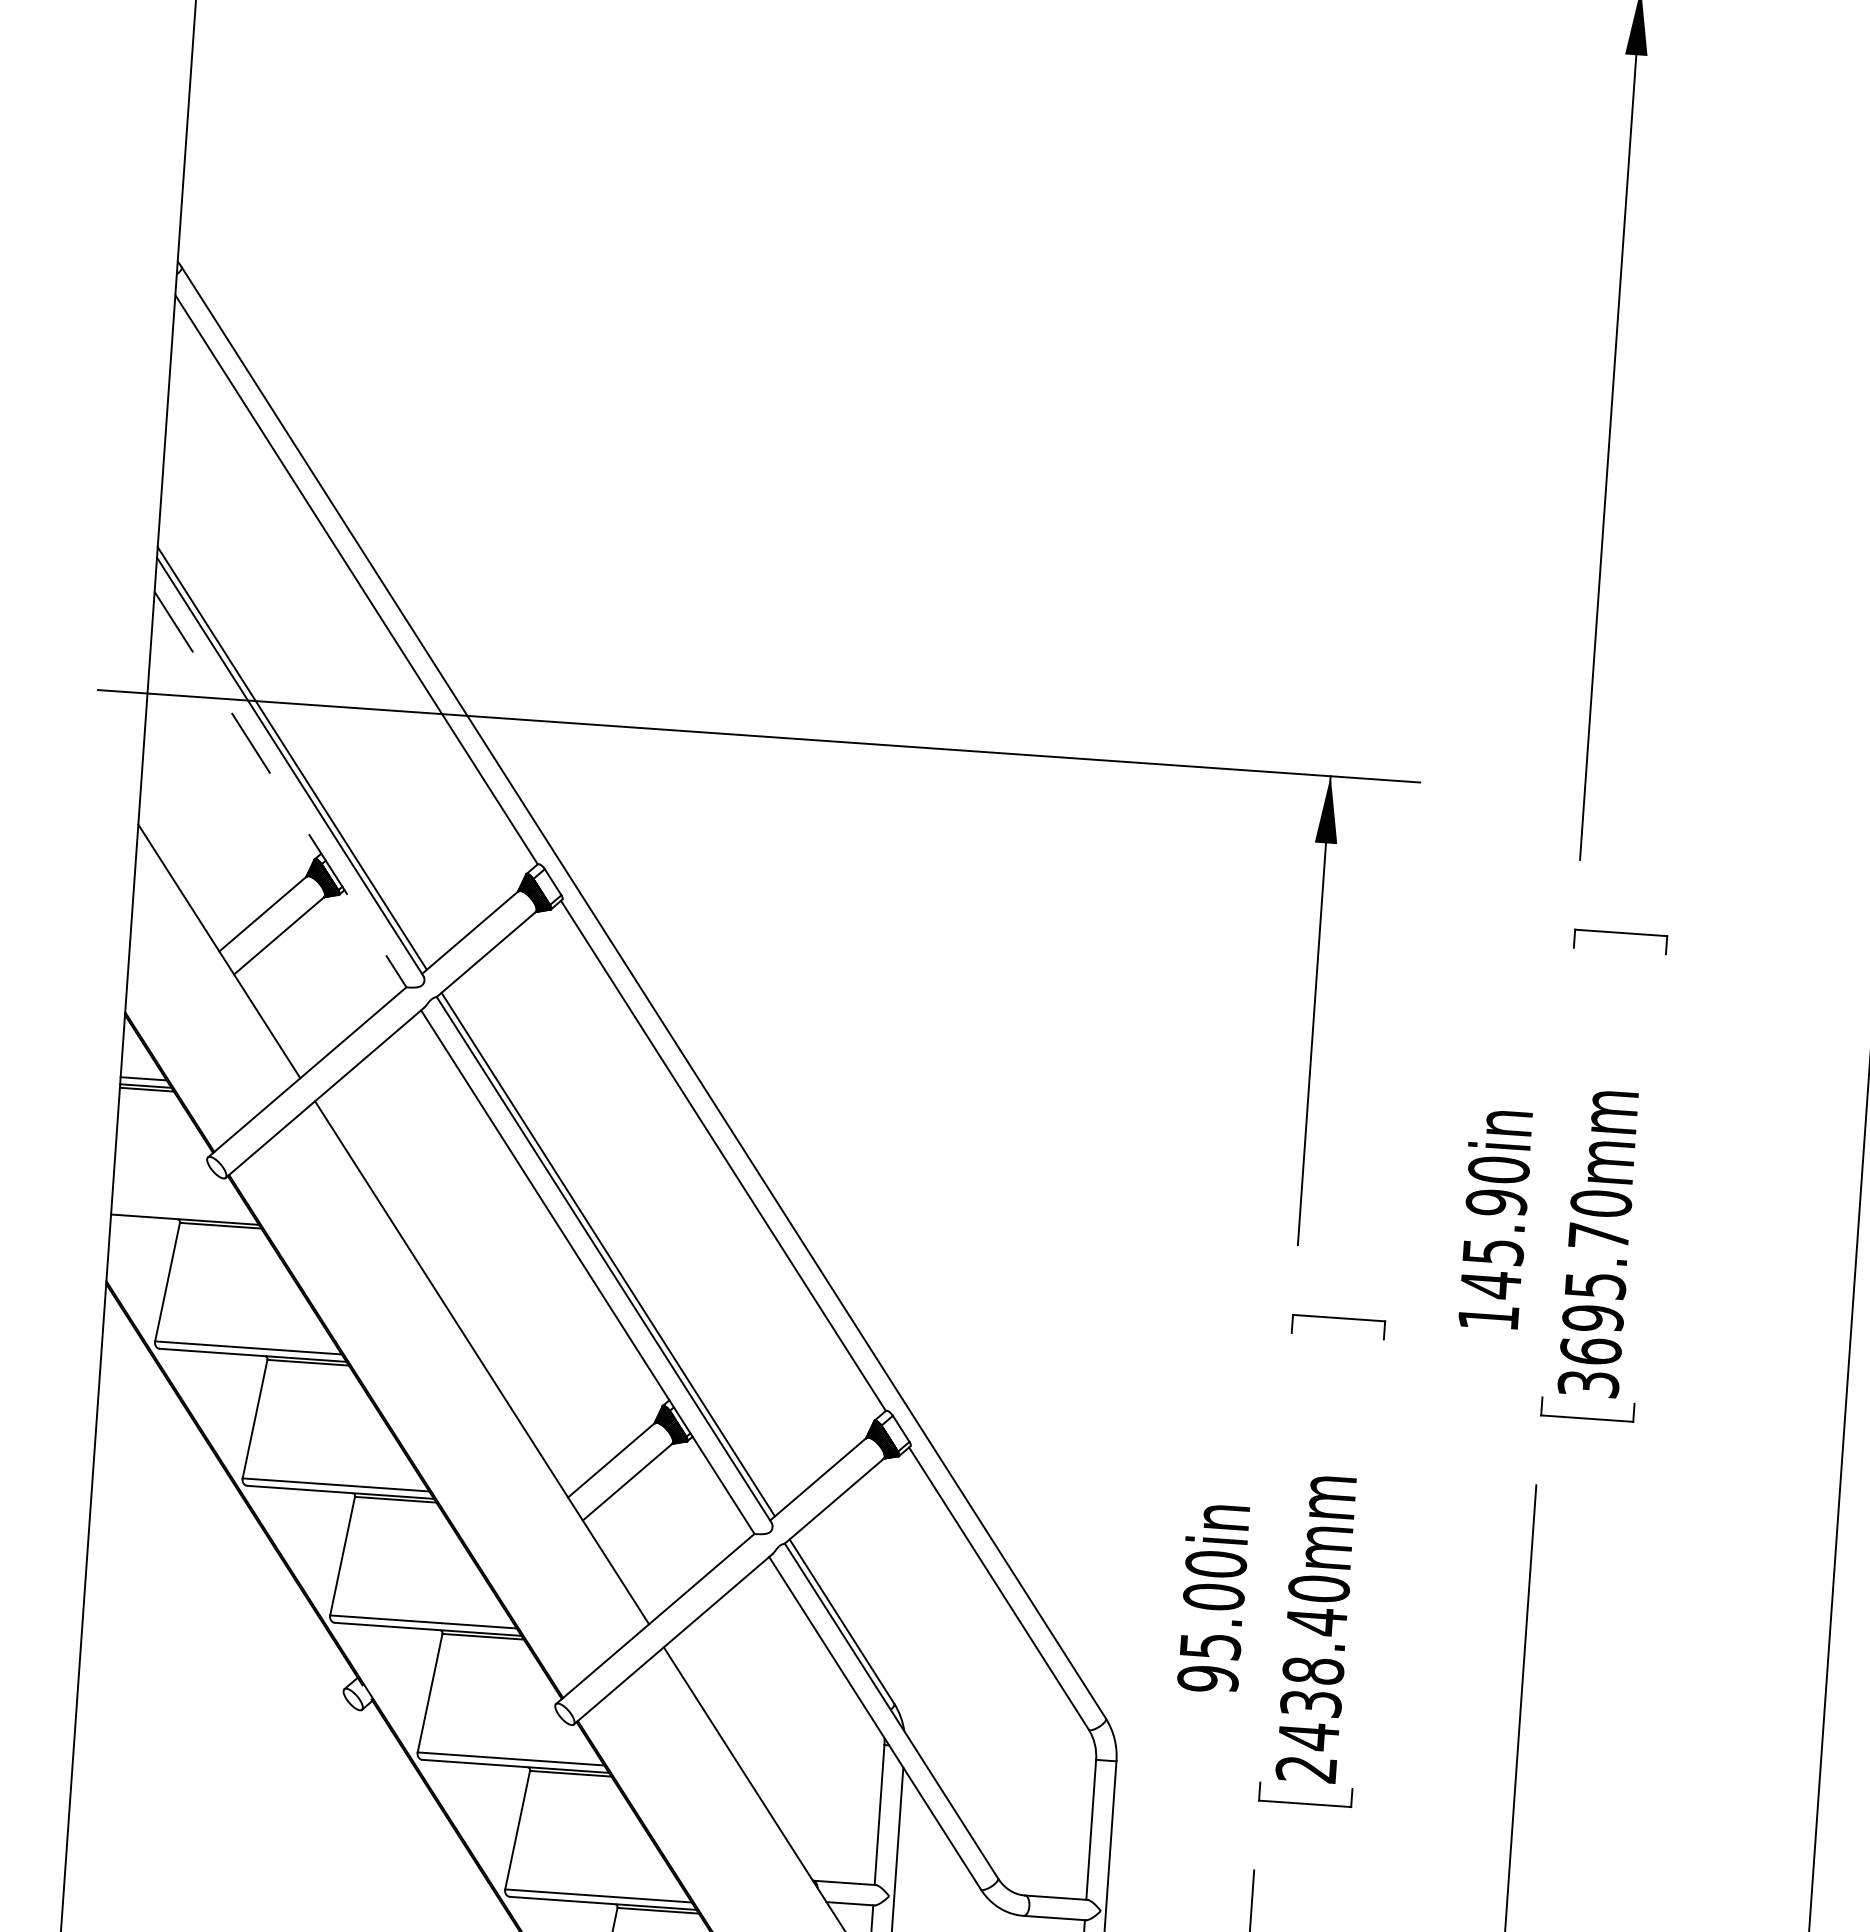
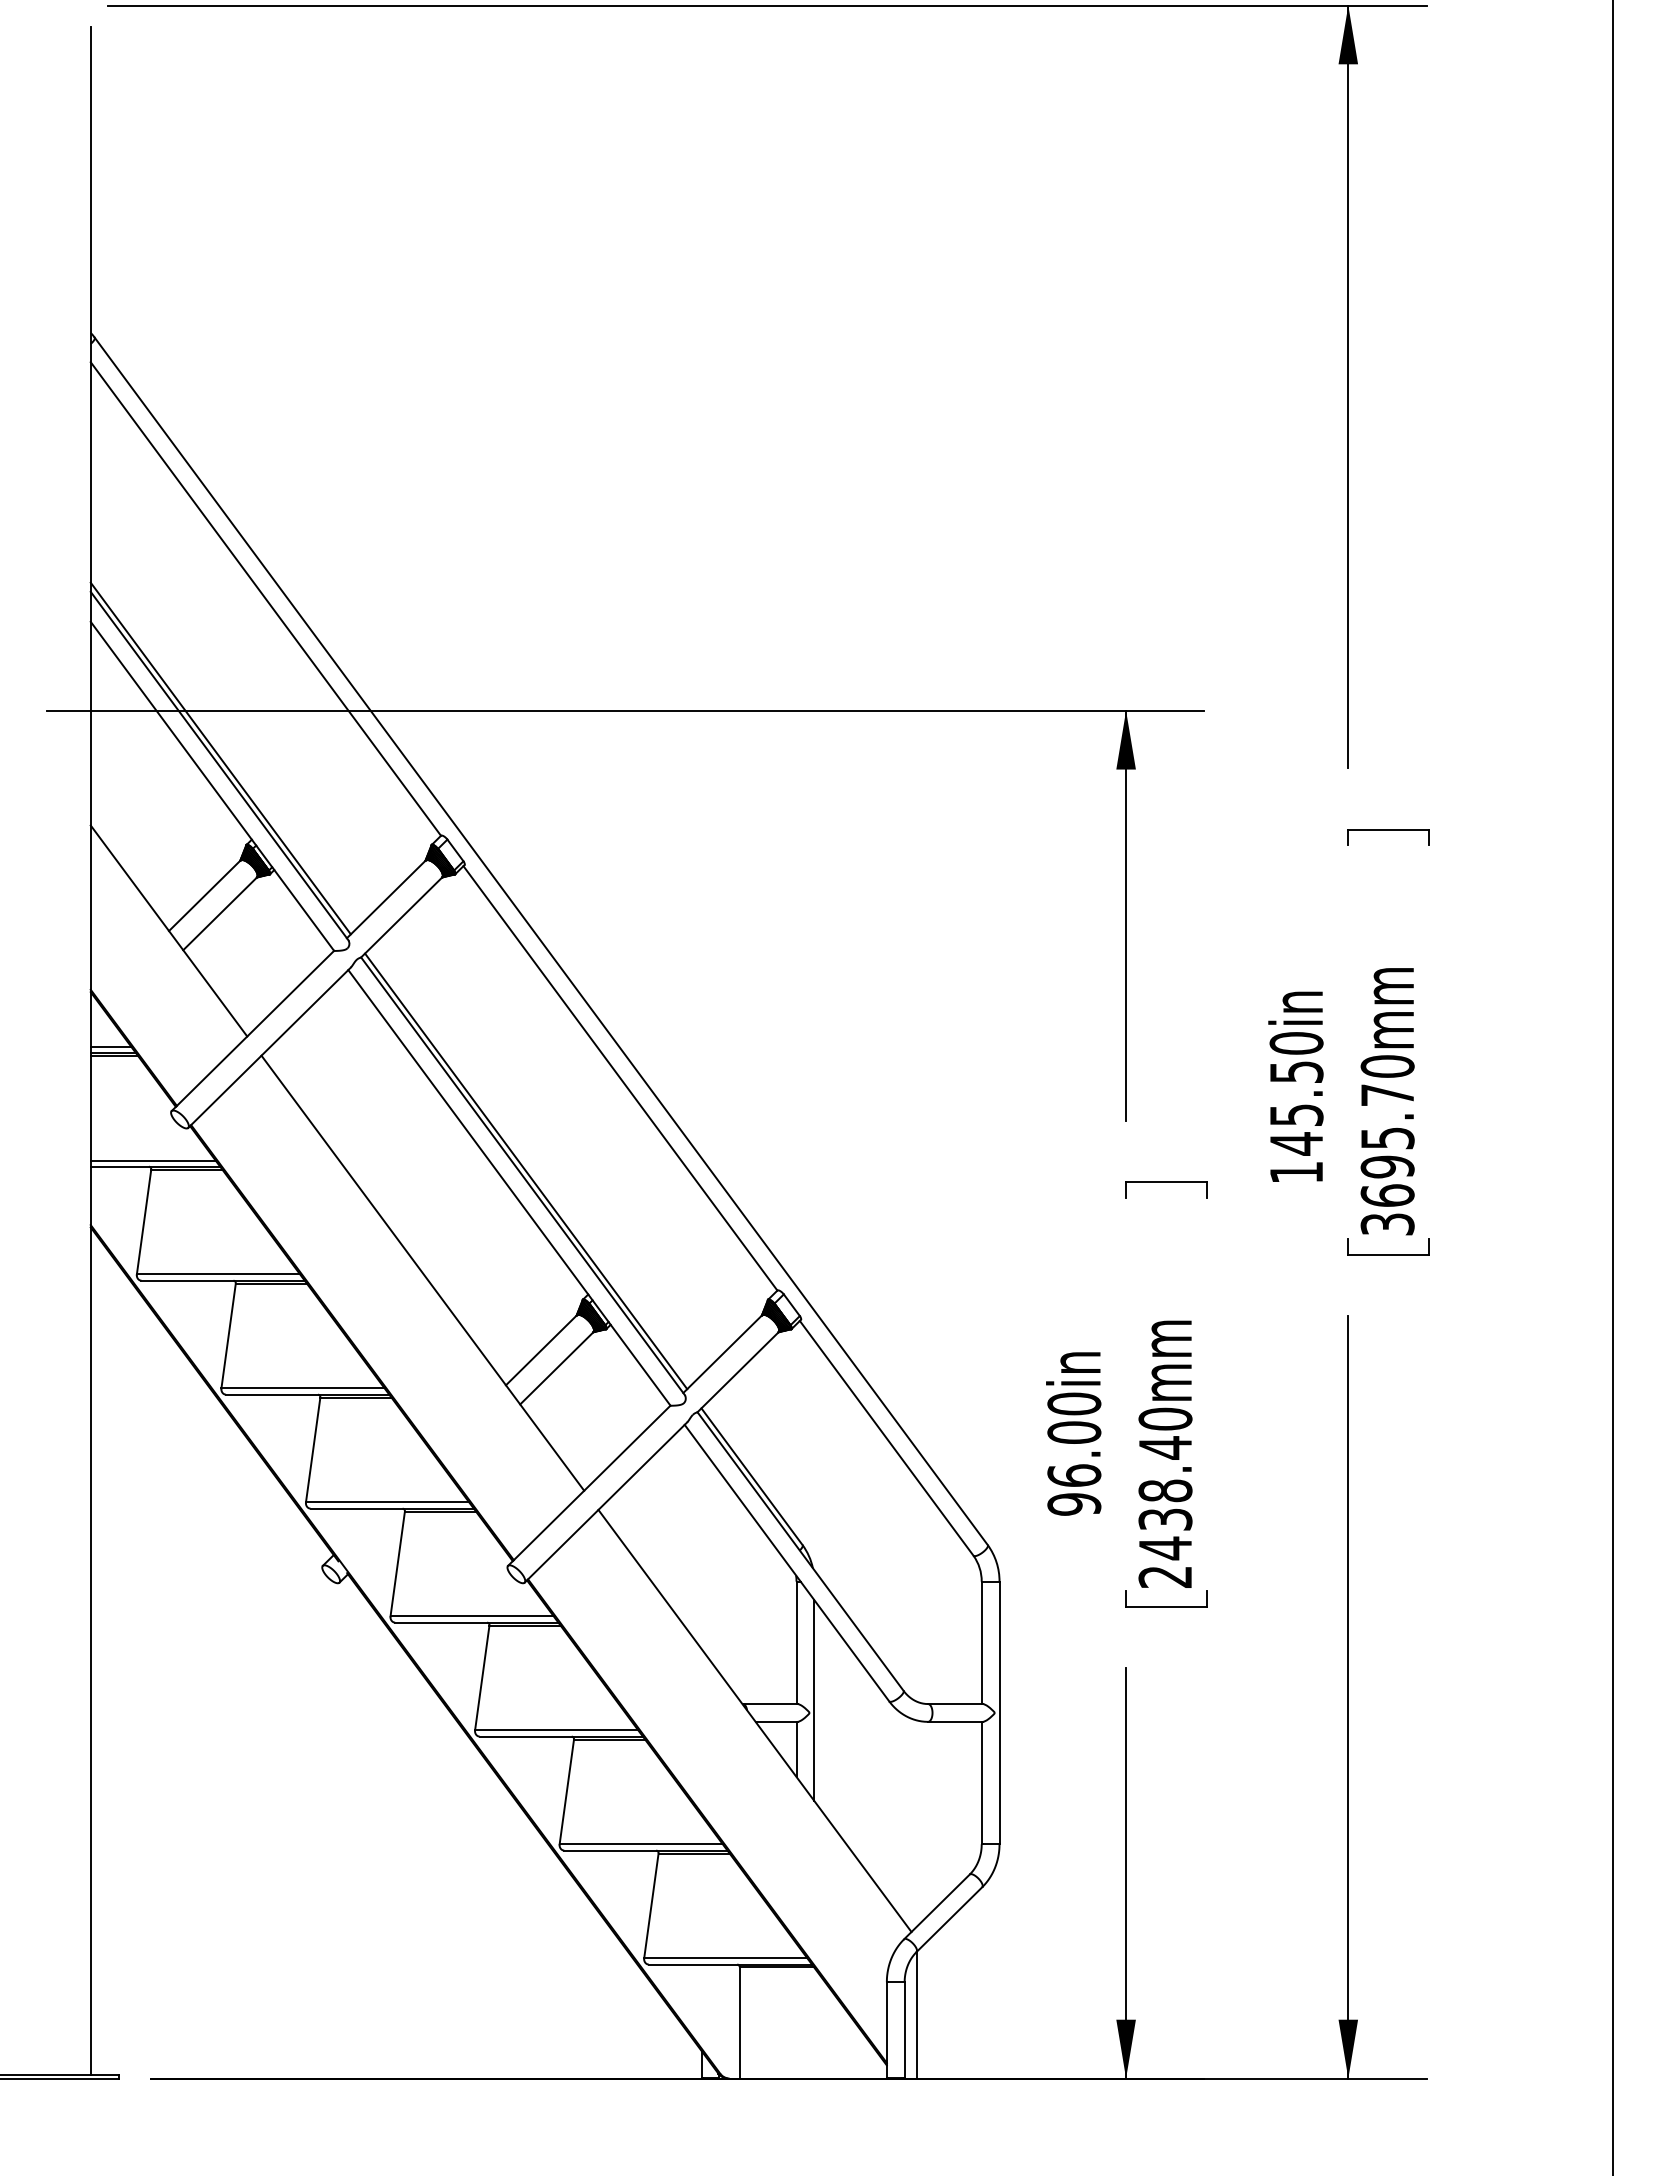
line: (280, 789) -> (212, 786), dashed -> solid
text: (1496, 1203) -> (1296, 1072), 145.90in -> 145.50in
line: (182, 1212) -> (152, 1160), added
text: (1210, 1646) -> (1074, 1475), 95.00in -> 96.00in

